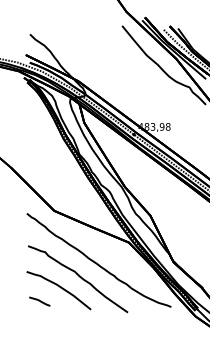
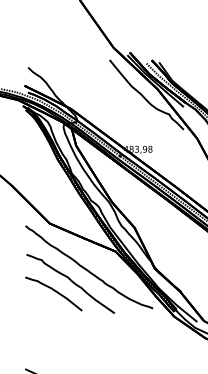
line: (39, 301) -> (36, 303), removed

